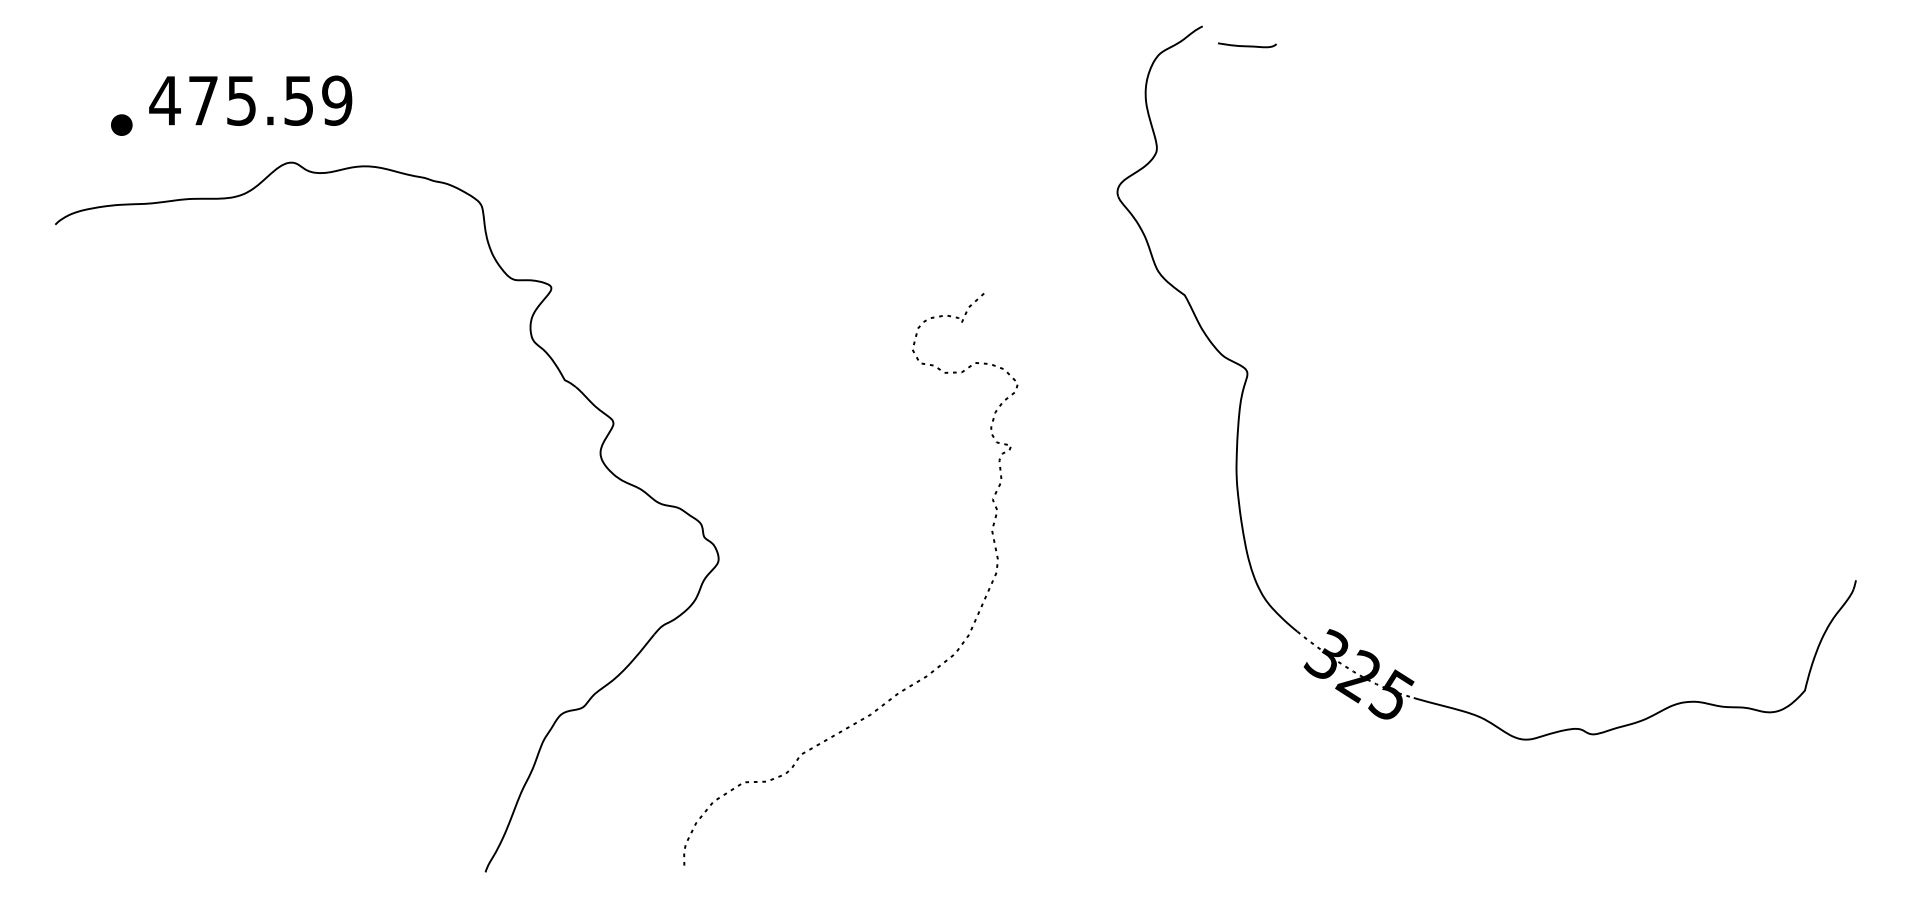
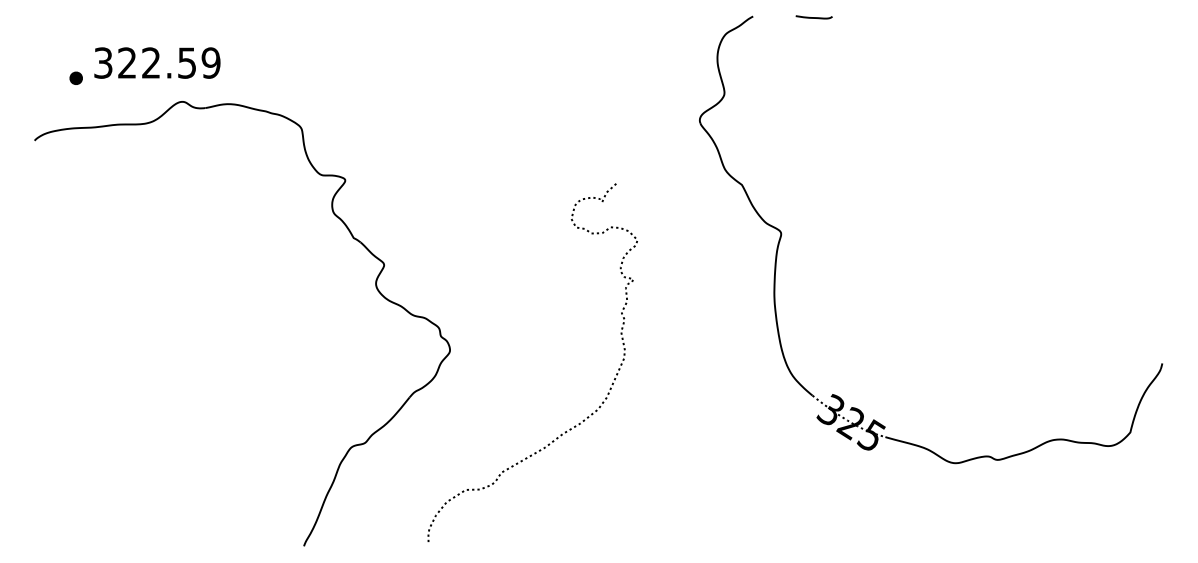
curve: (1246, 45) -> (813, 17), moved
text: (202, 99) -> (126, 62), 475.59 -> 322.59

